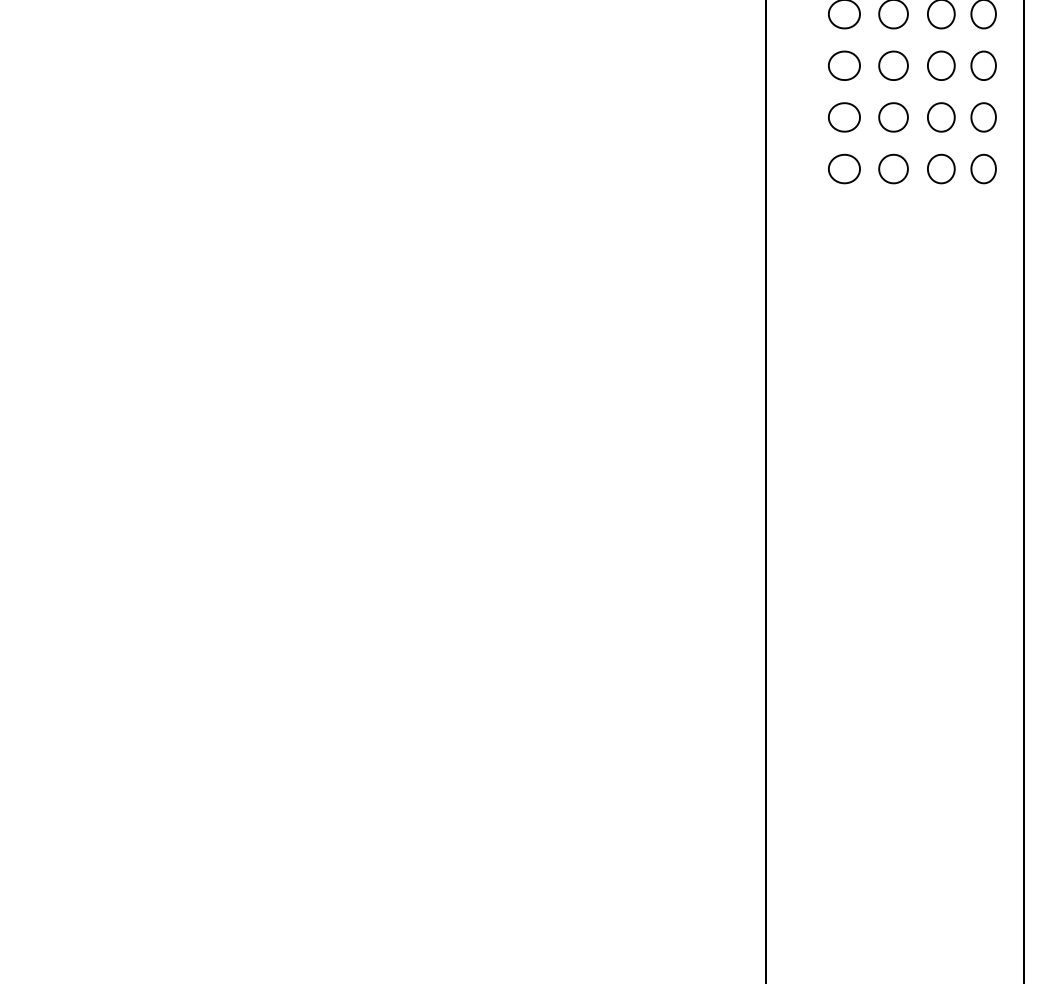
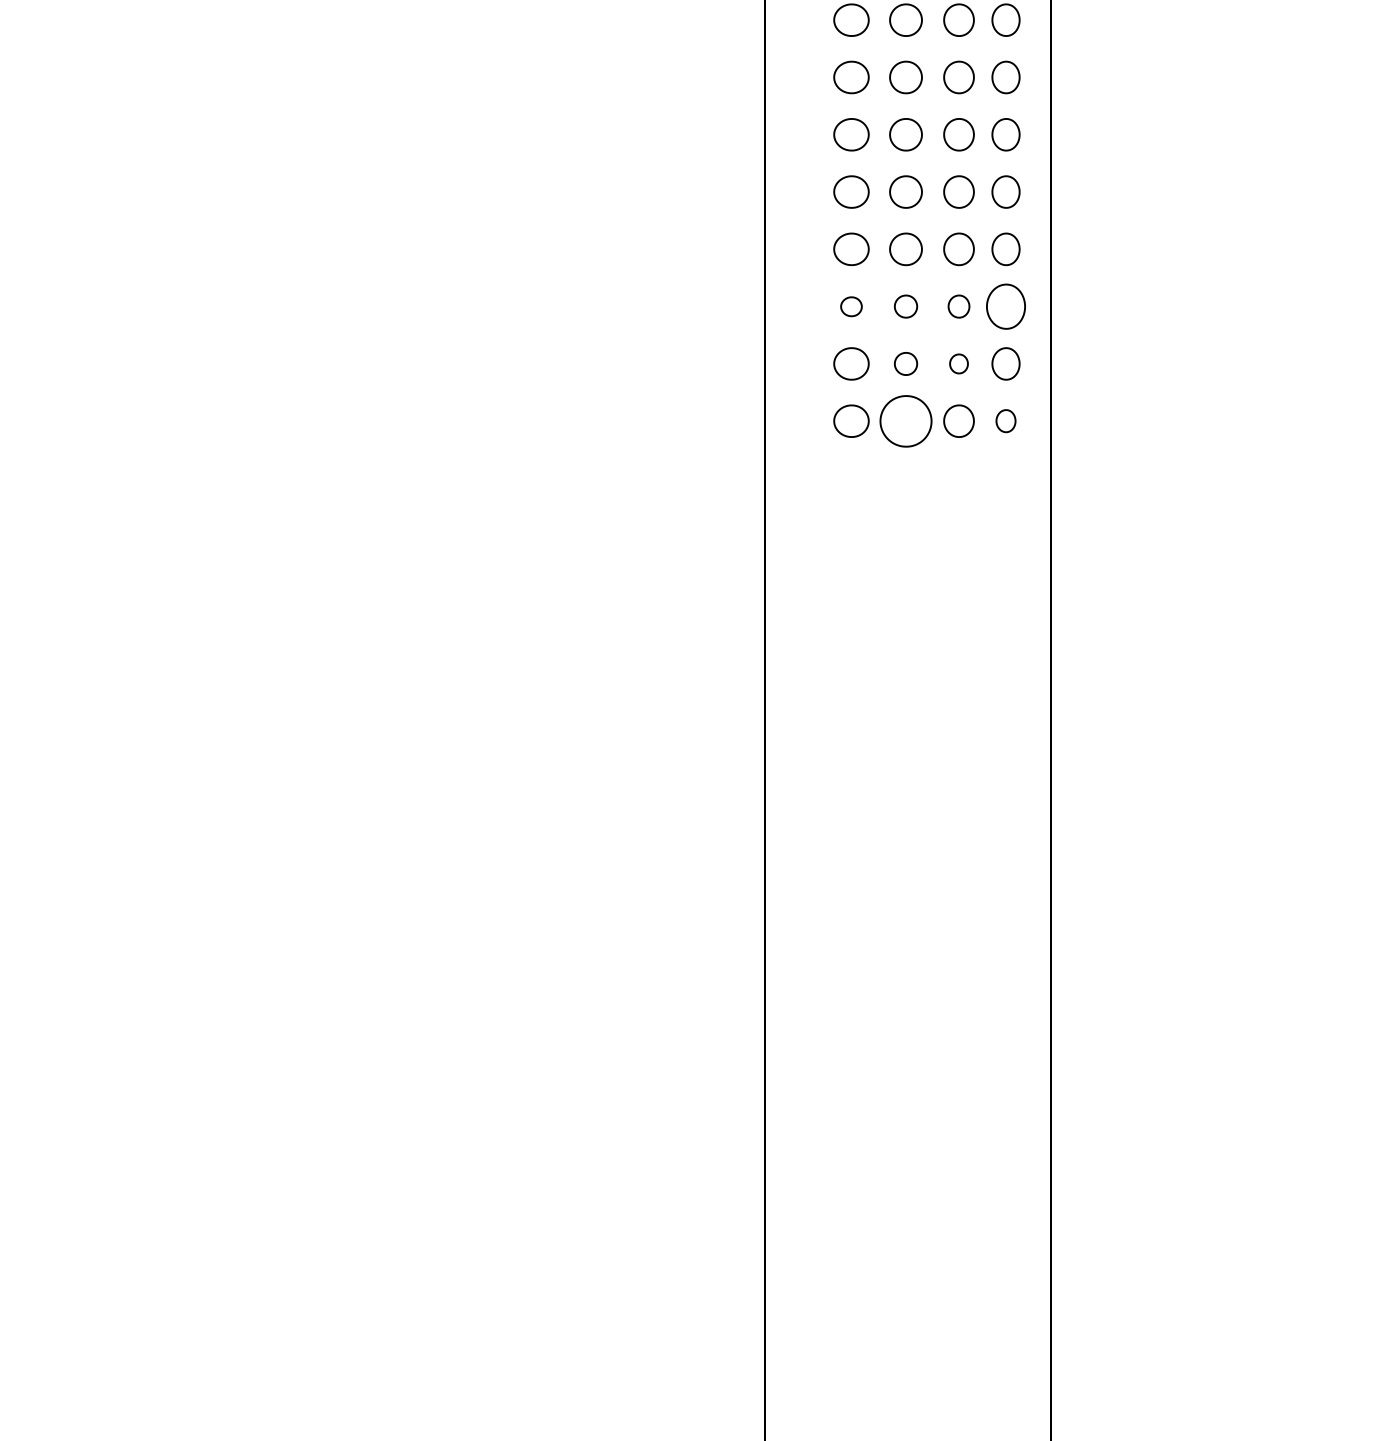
part: (844, 65) -> (851, 306), size x0.6
part: (893, 65) -> (905, 306), size x0.7
part: (940, 65) -> (958, 306), size x0.7
part: (983, 65) -> (1005, 306), size x1.4
part: (893, 117) -> (905, 363), size x0.7
part: (940, 117) -> (958, 363), size x0.6
part: (893, 168) -> (905, 420), size x1.6
part: (983, 168) -> (1005, 420), size x0.7

